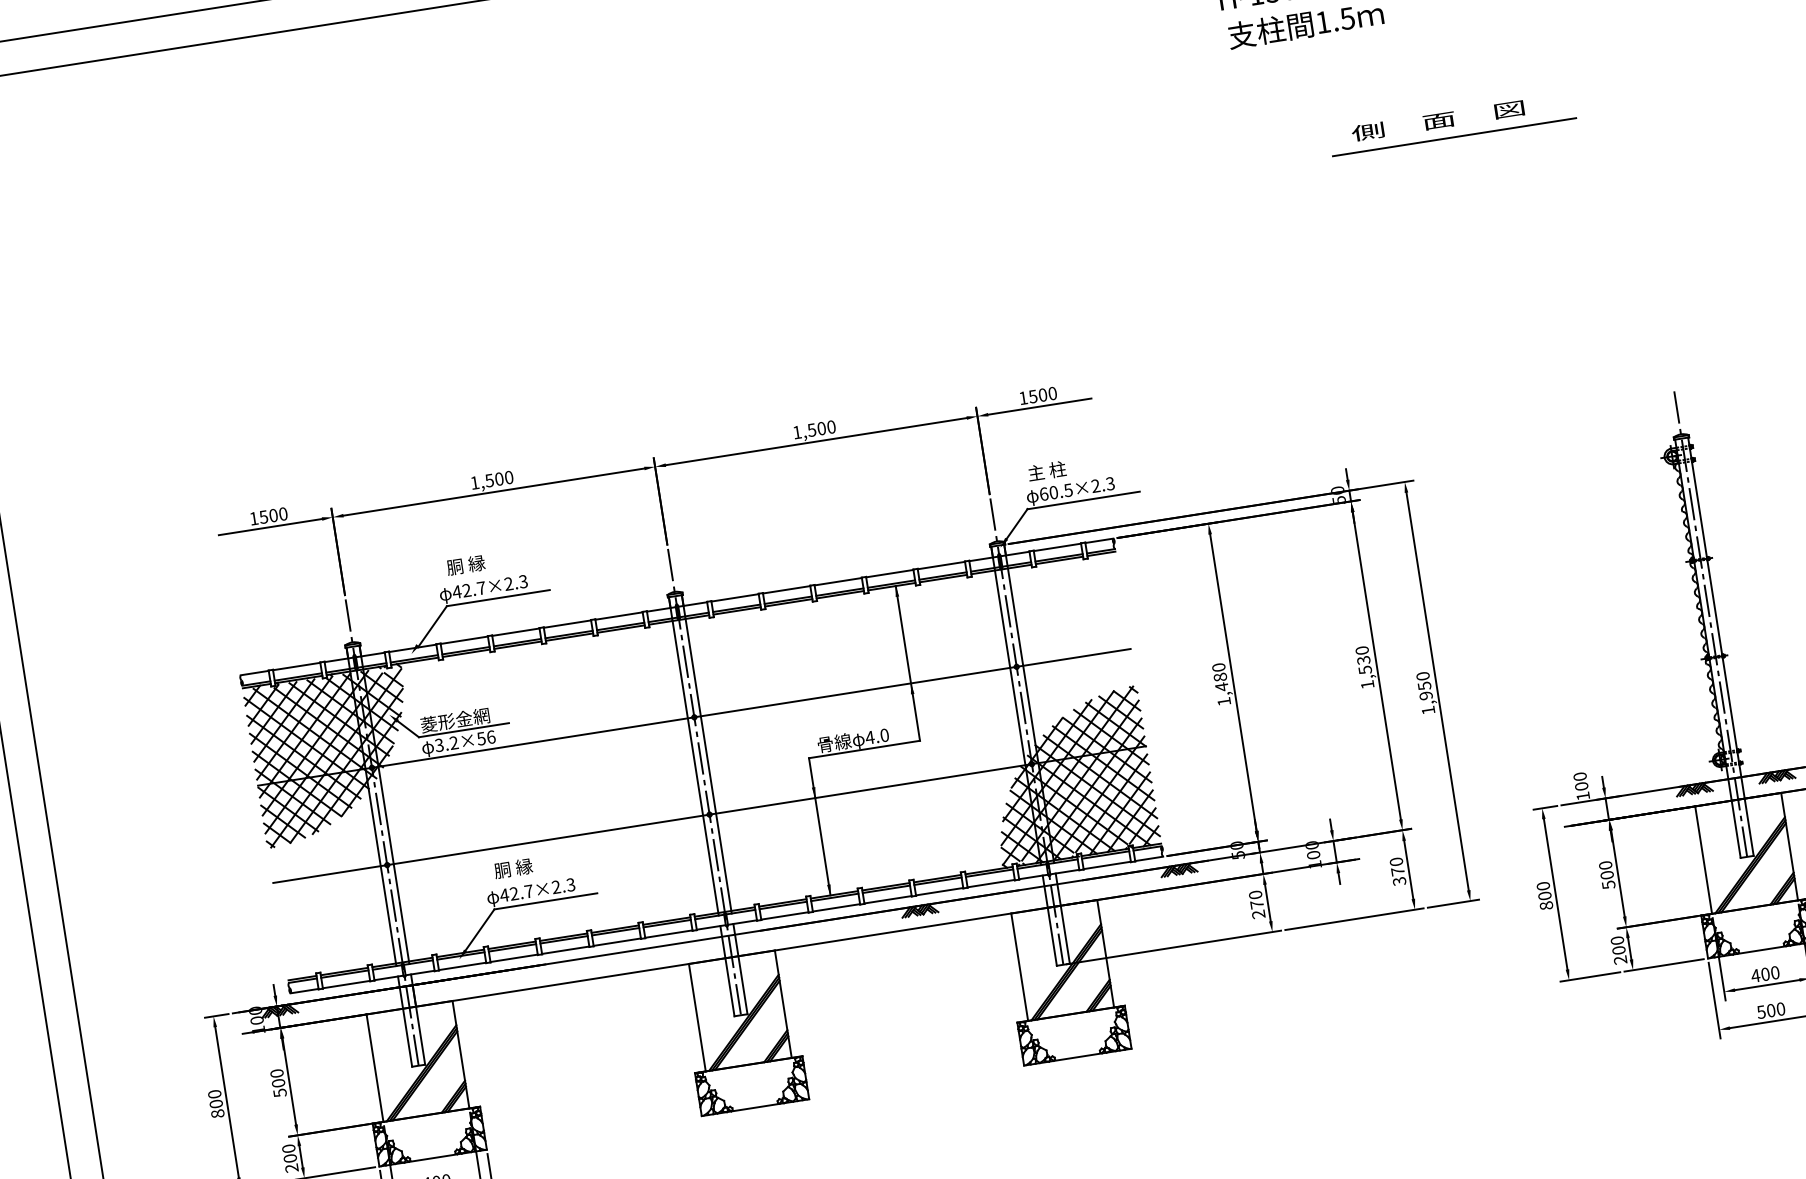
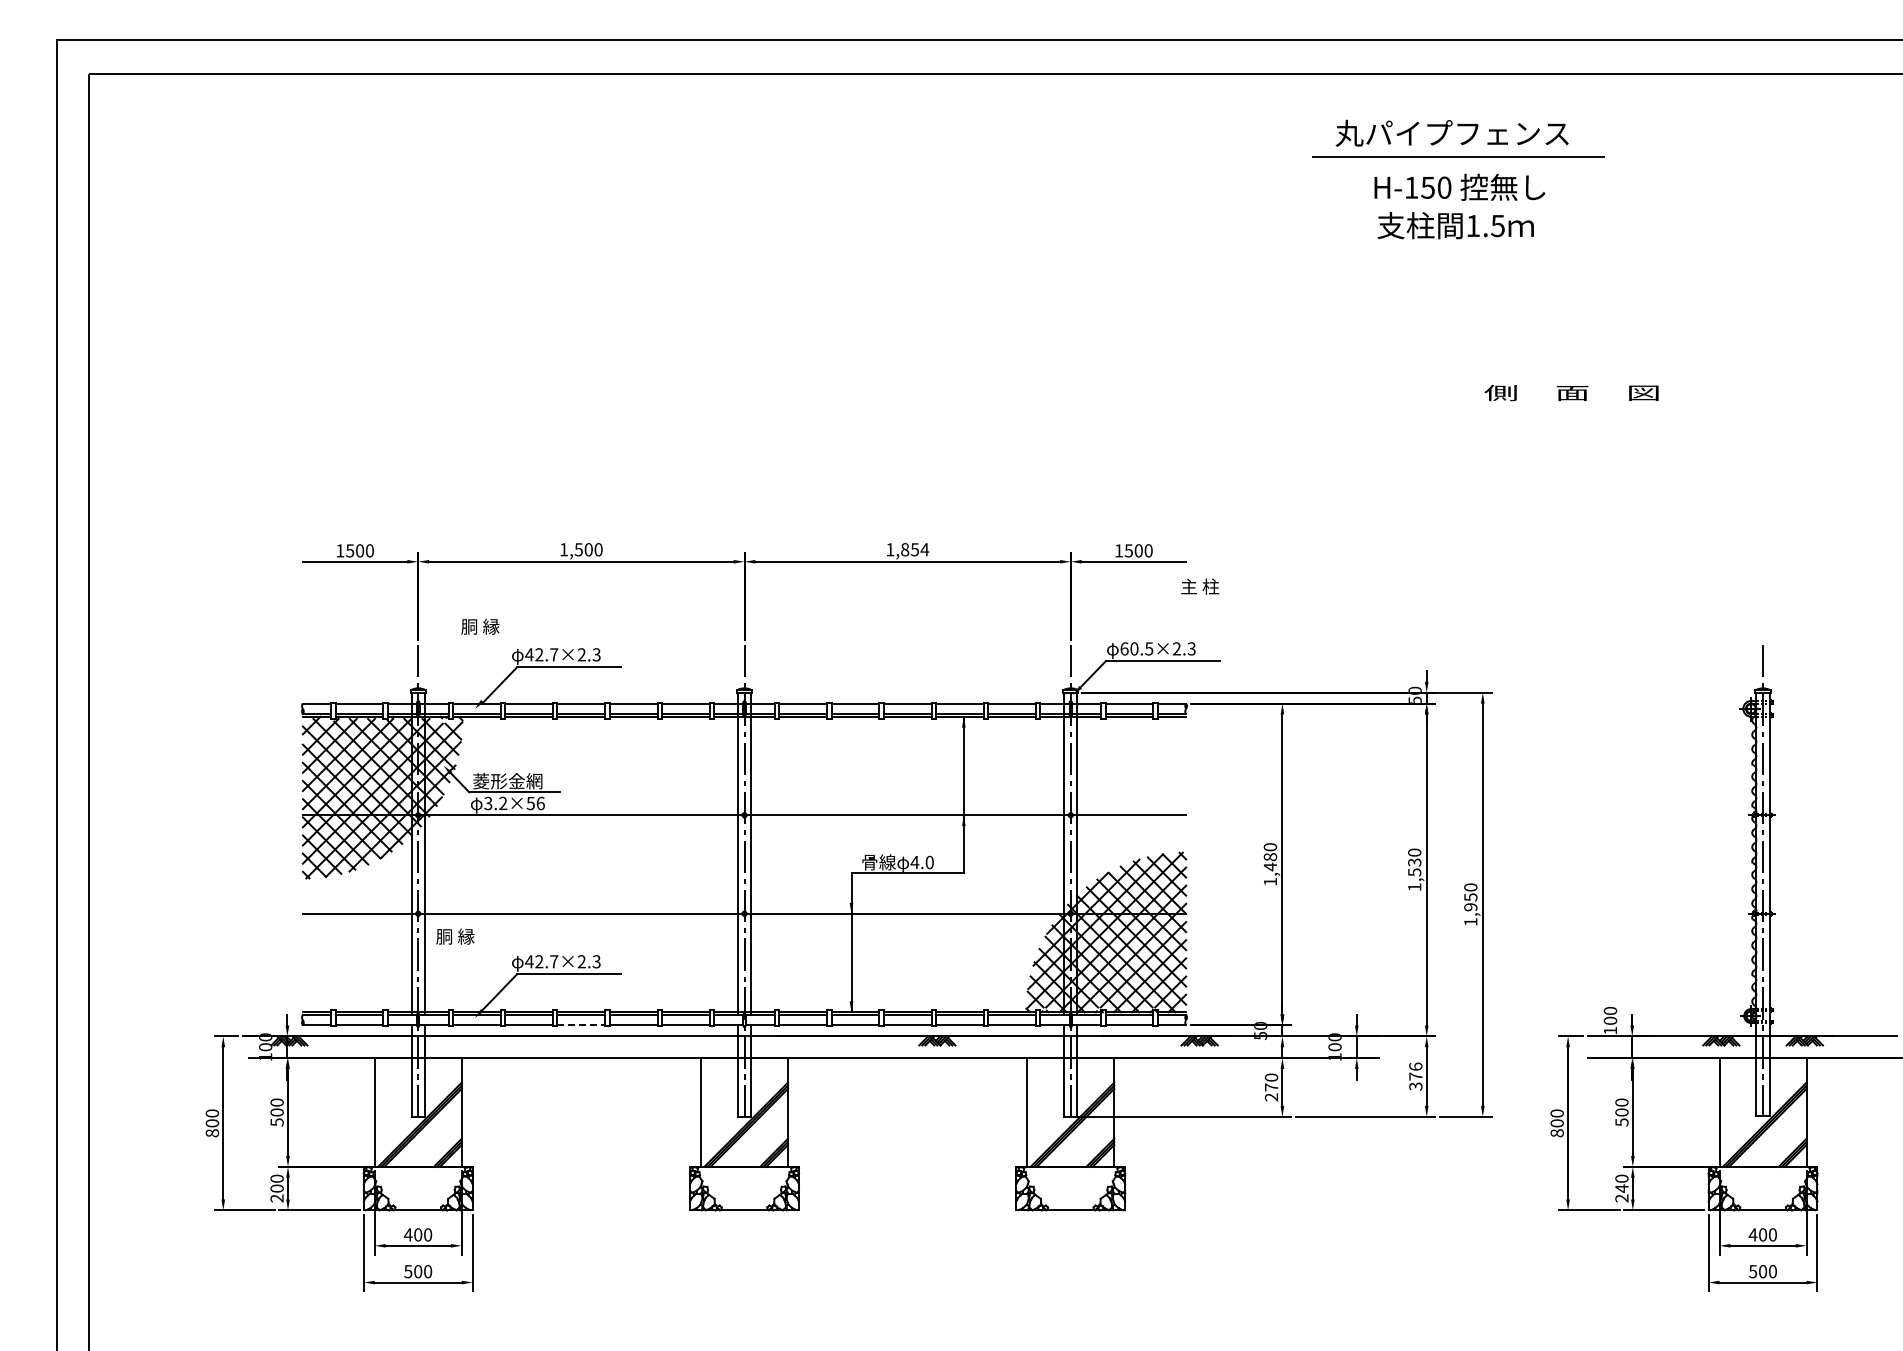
text: (1438, 121) -> (1571, 393), moved
line: (1454, 136) -> (1585, 359), removed
text: (822, 428) -> (915, 549), 1,500 -> 1,854
text: (1047, 470) -> (1200, 586), moved
text: (466, 565) -> (480, 626), moved
text: (1396, 861) -> (1415, 1066), 370 -> 376
text: (513, 868) -> (455, 936), moved
line: (565, 950) -> (581, 1025), solid -> dashed
text: (1618, 950) -> (1621, 1188), 200 -> 240

